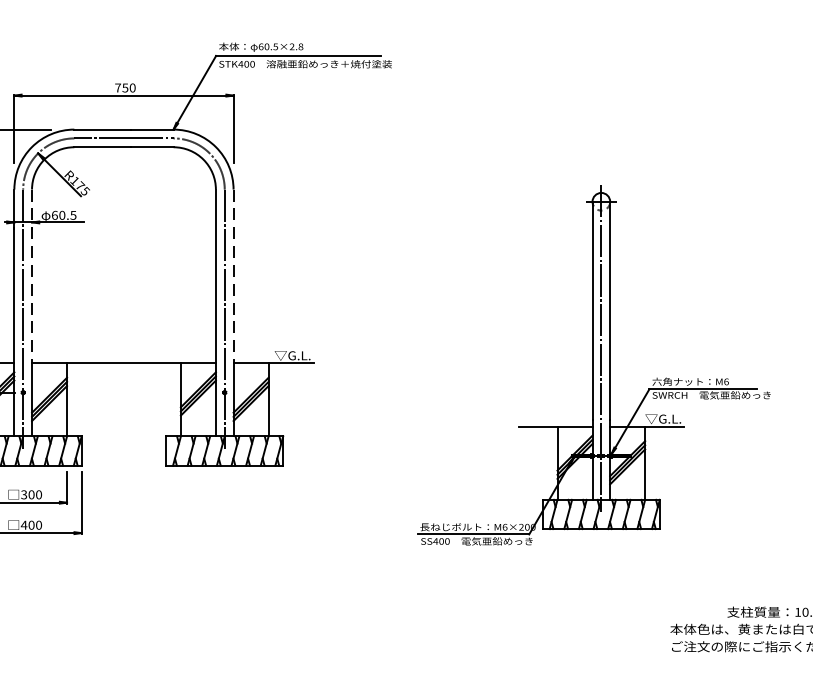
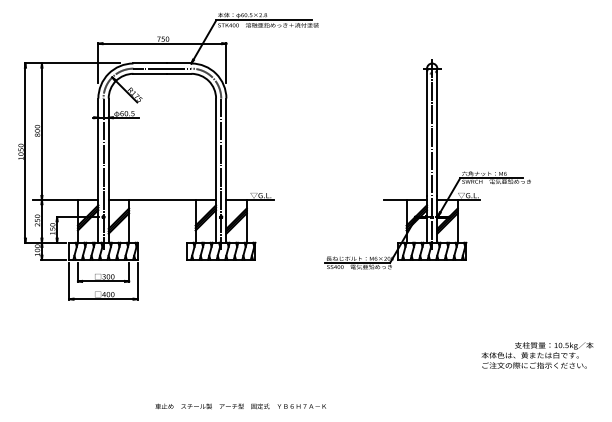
line: (31, 276) -> (108, 149), dashed -> solid
line: (233, 276) -> (226, 149), dashed -> solid
part: (593, 365) -> (427, 164), moved

